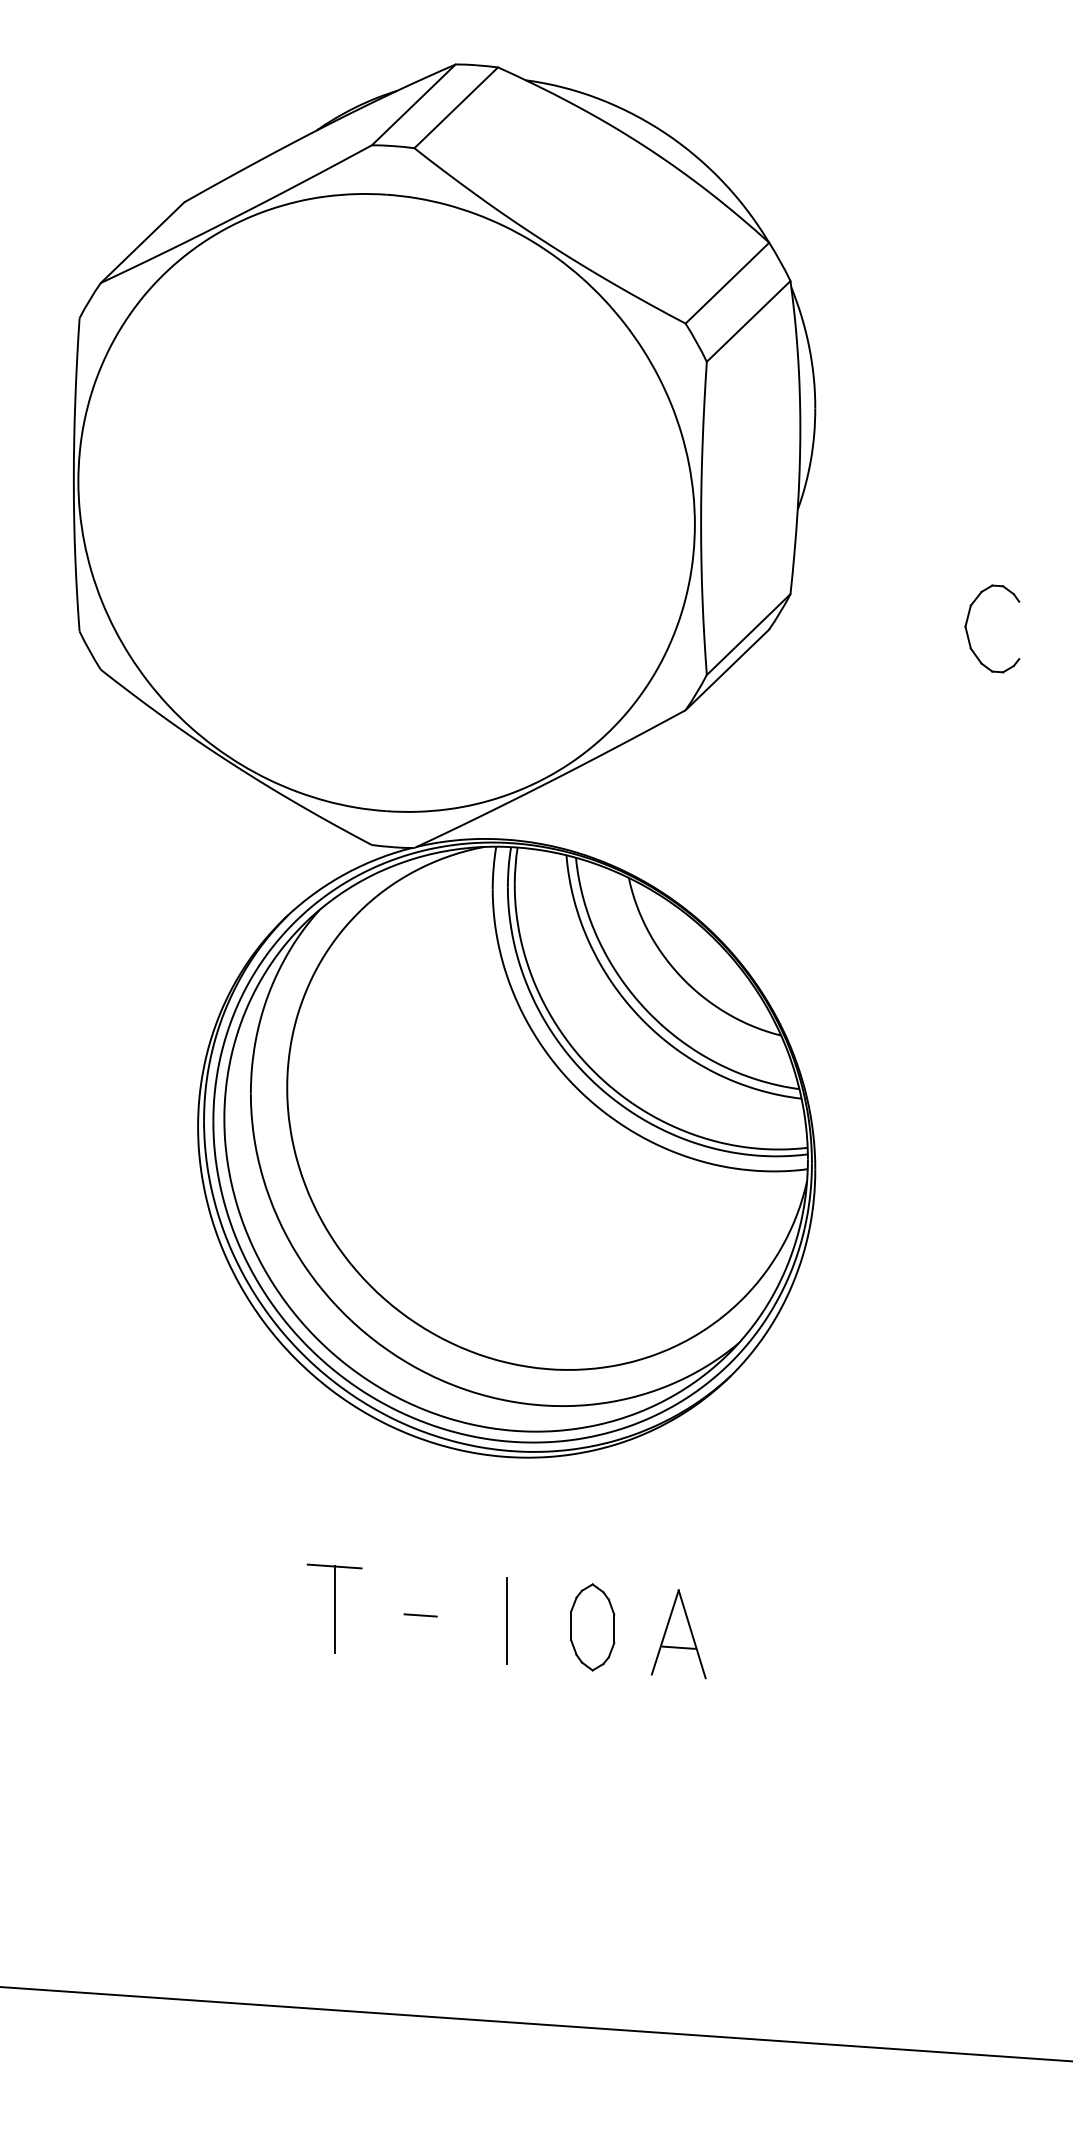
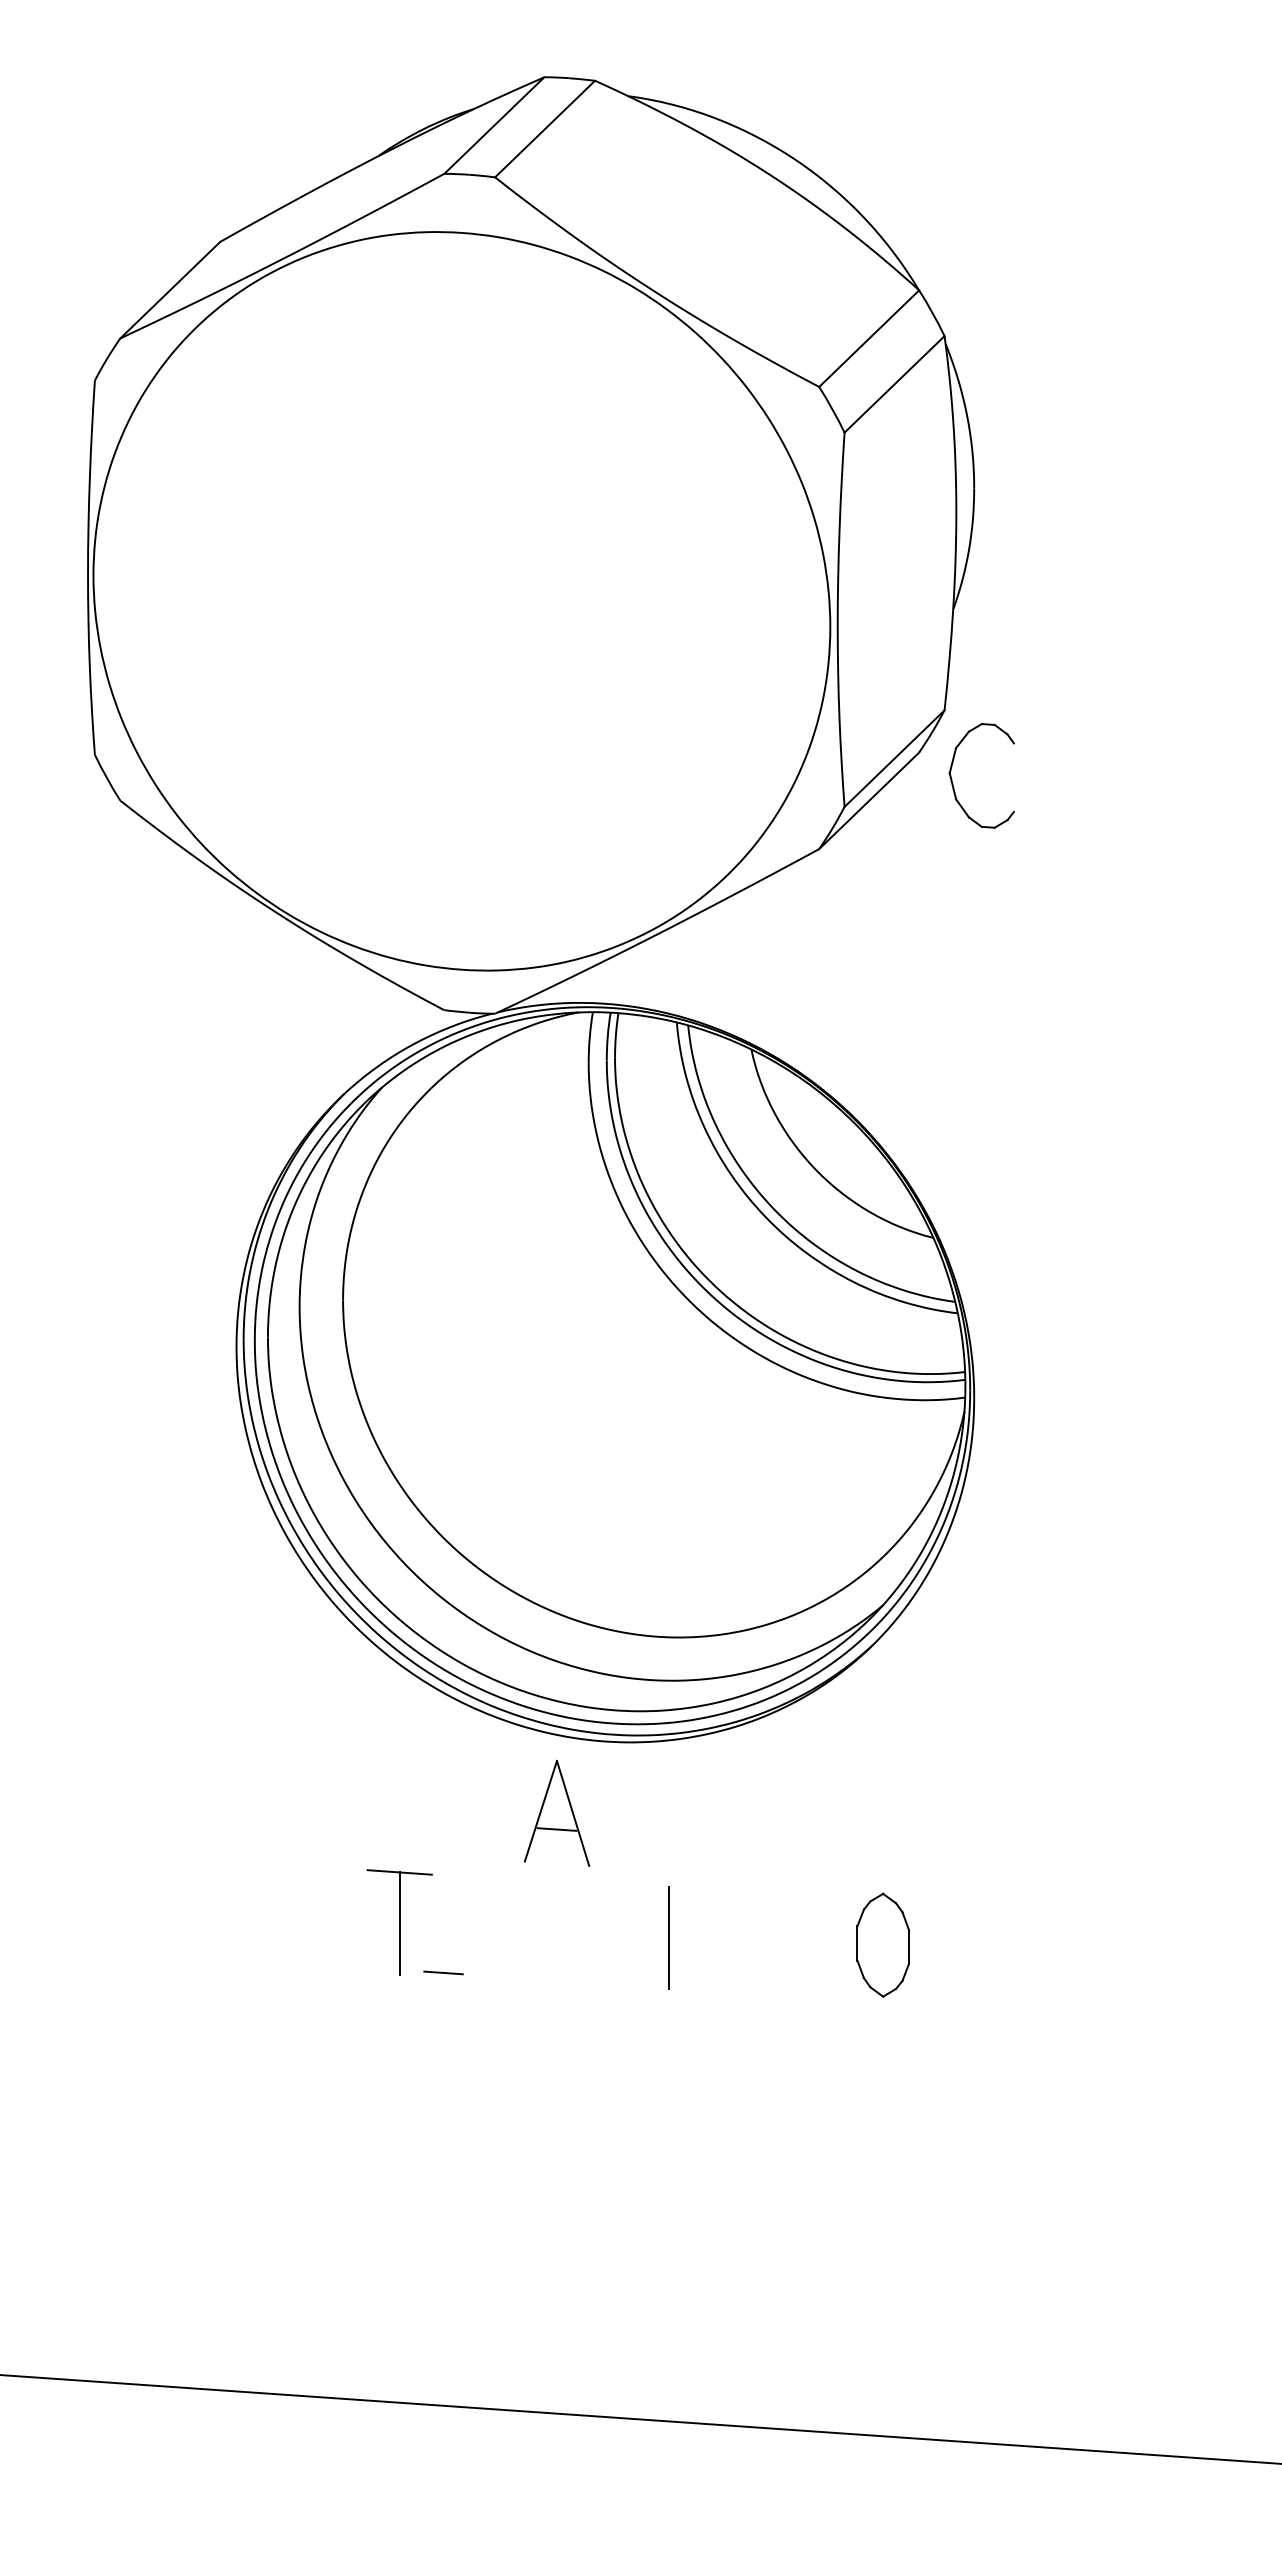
part: (968, 635) -> (953, 783), moved
line: (420, 1615) -> (443, 1972), moved
line: (505, 1620) -> (668, 1937), moved
part: (592, 1626) -> (882, 1944), moved
part: (679, 1634) -> (557, 1813), moved

